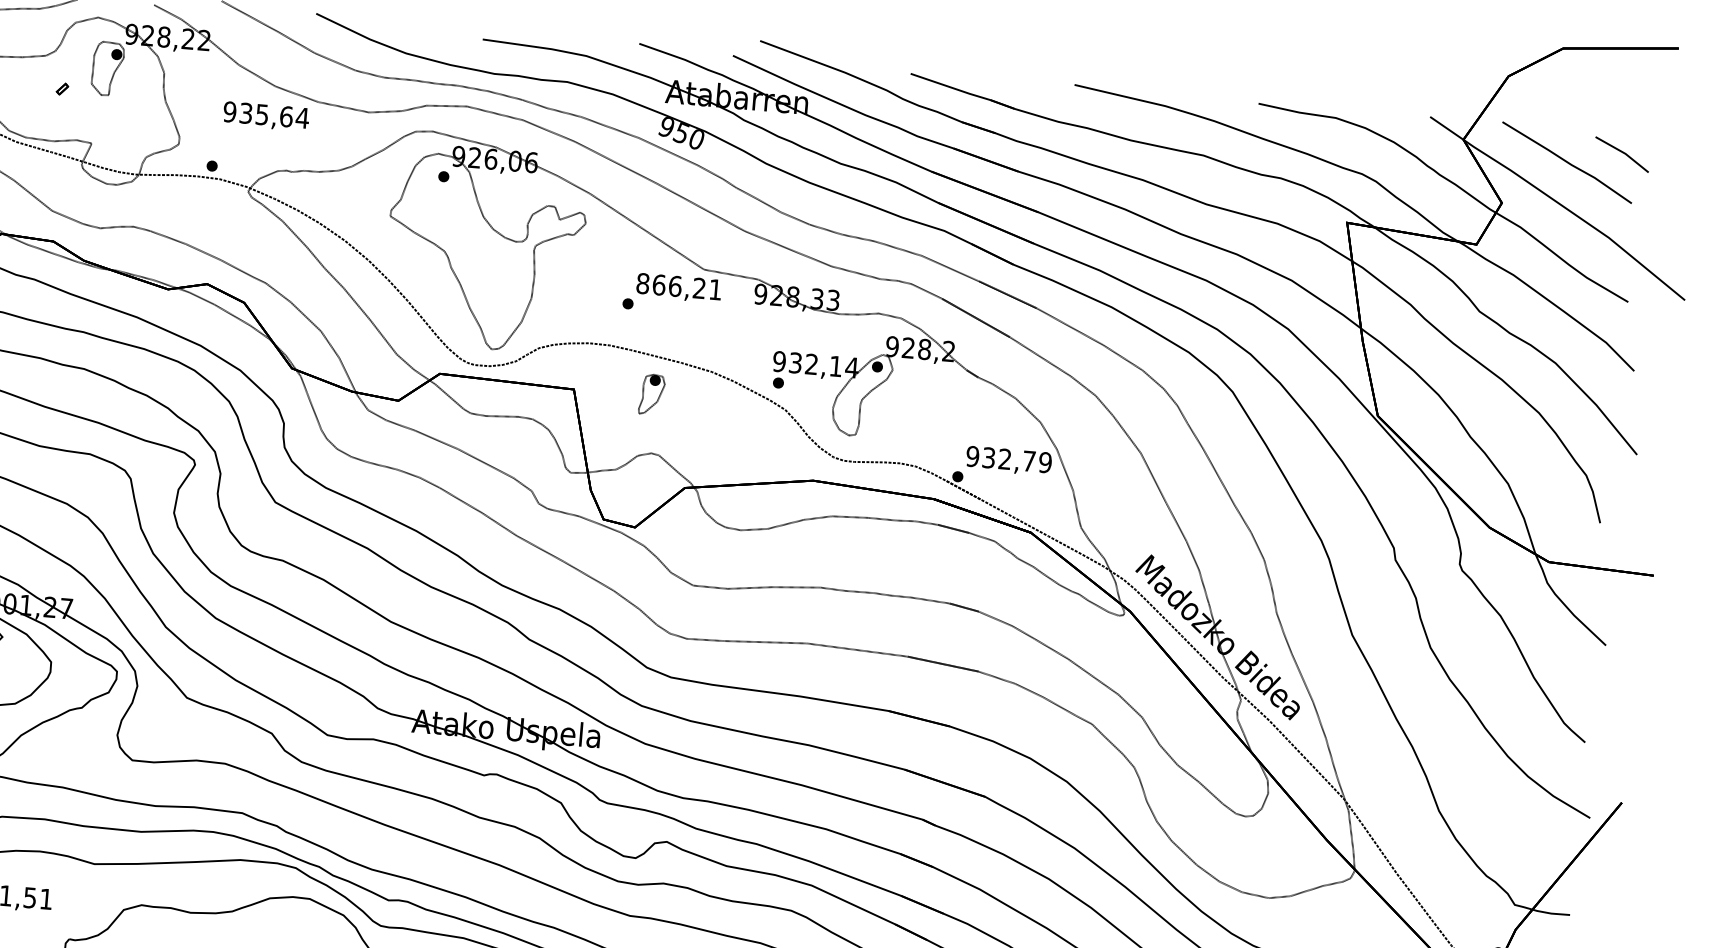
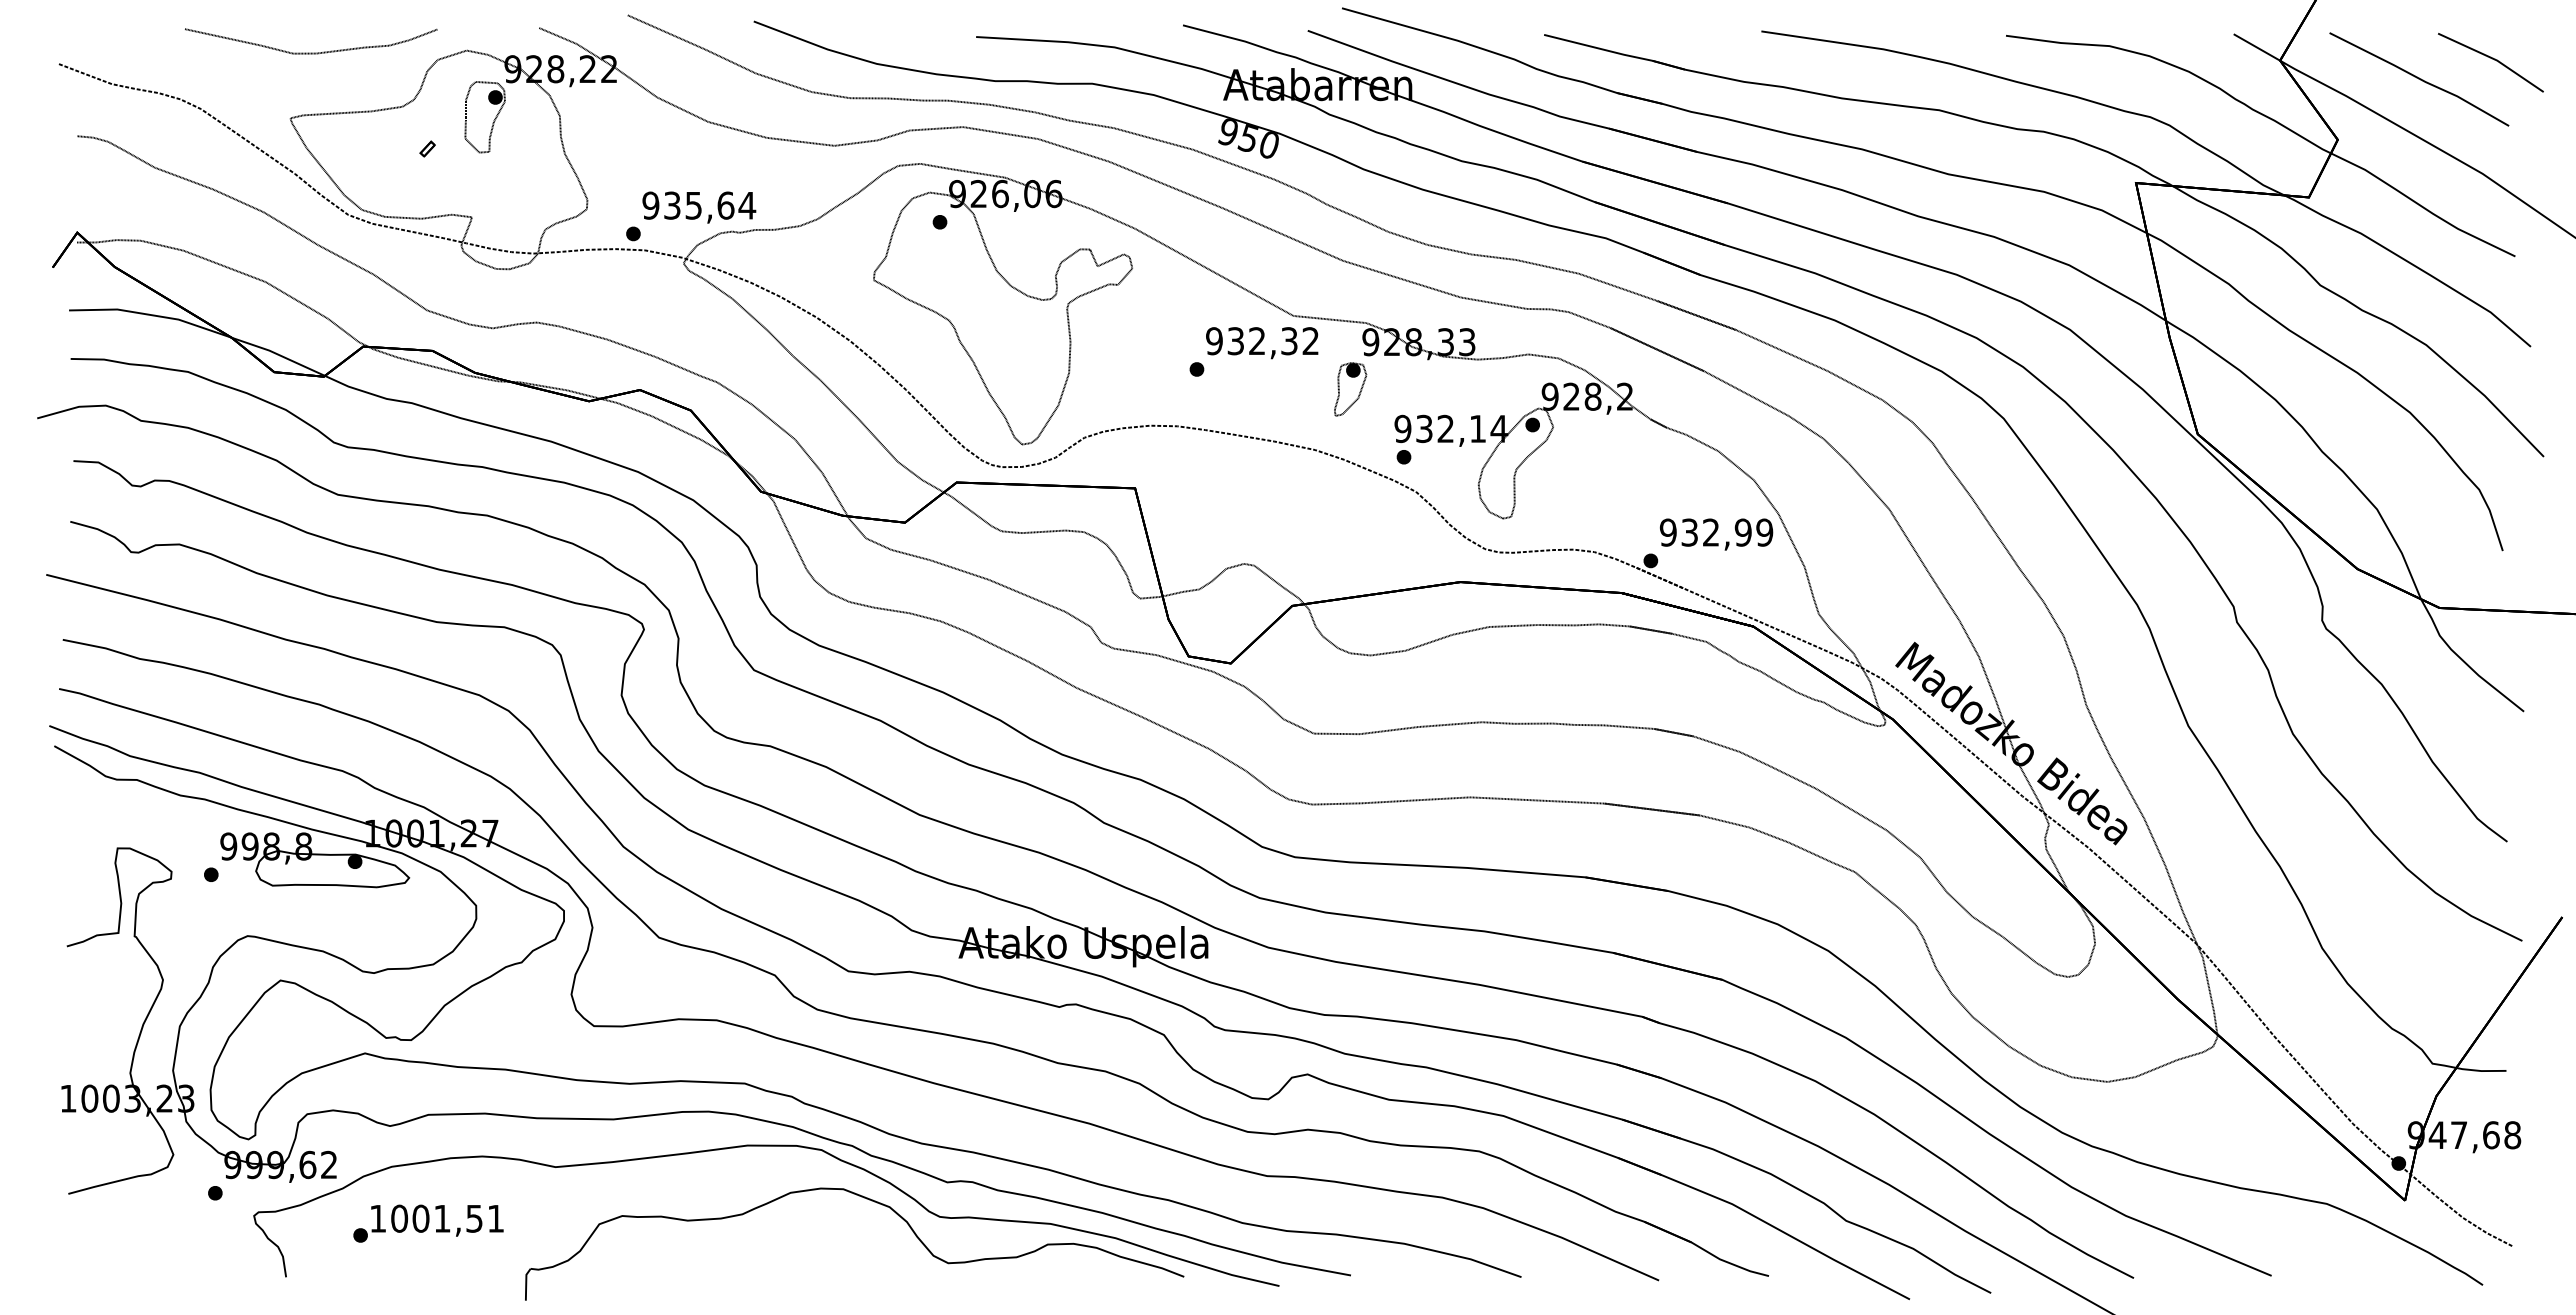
text: (266, 116) -> (699, 207), moved
part: (1621, 154) -> (2490, 62), size x1.43
text: (679, 286) -> (1262, 341), 866,21 -> 932,32
part: (651, 394) -> (1350, 389), moved
text: (1028, 461) -> (1742, 532), 932,79 -> 932,99

